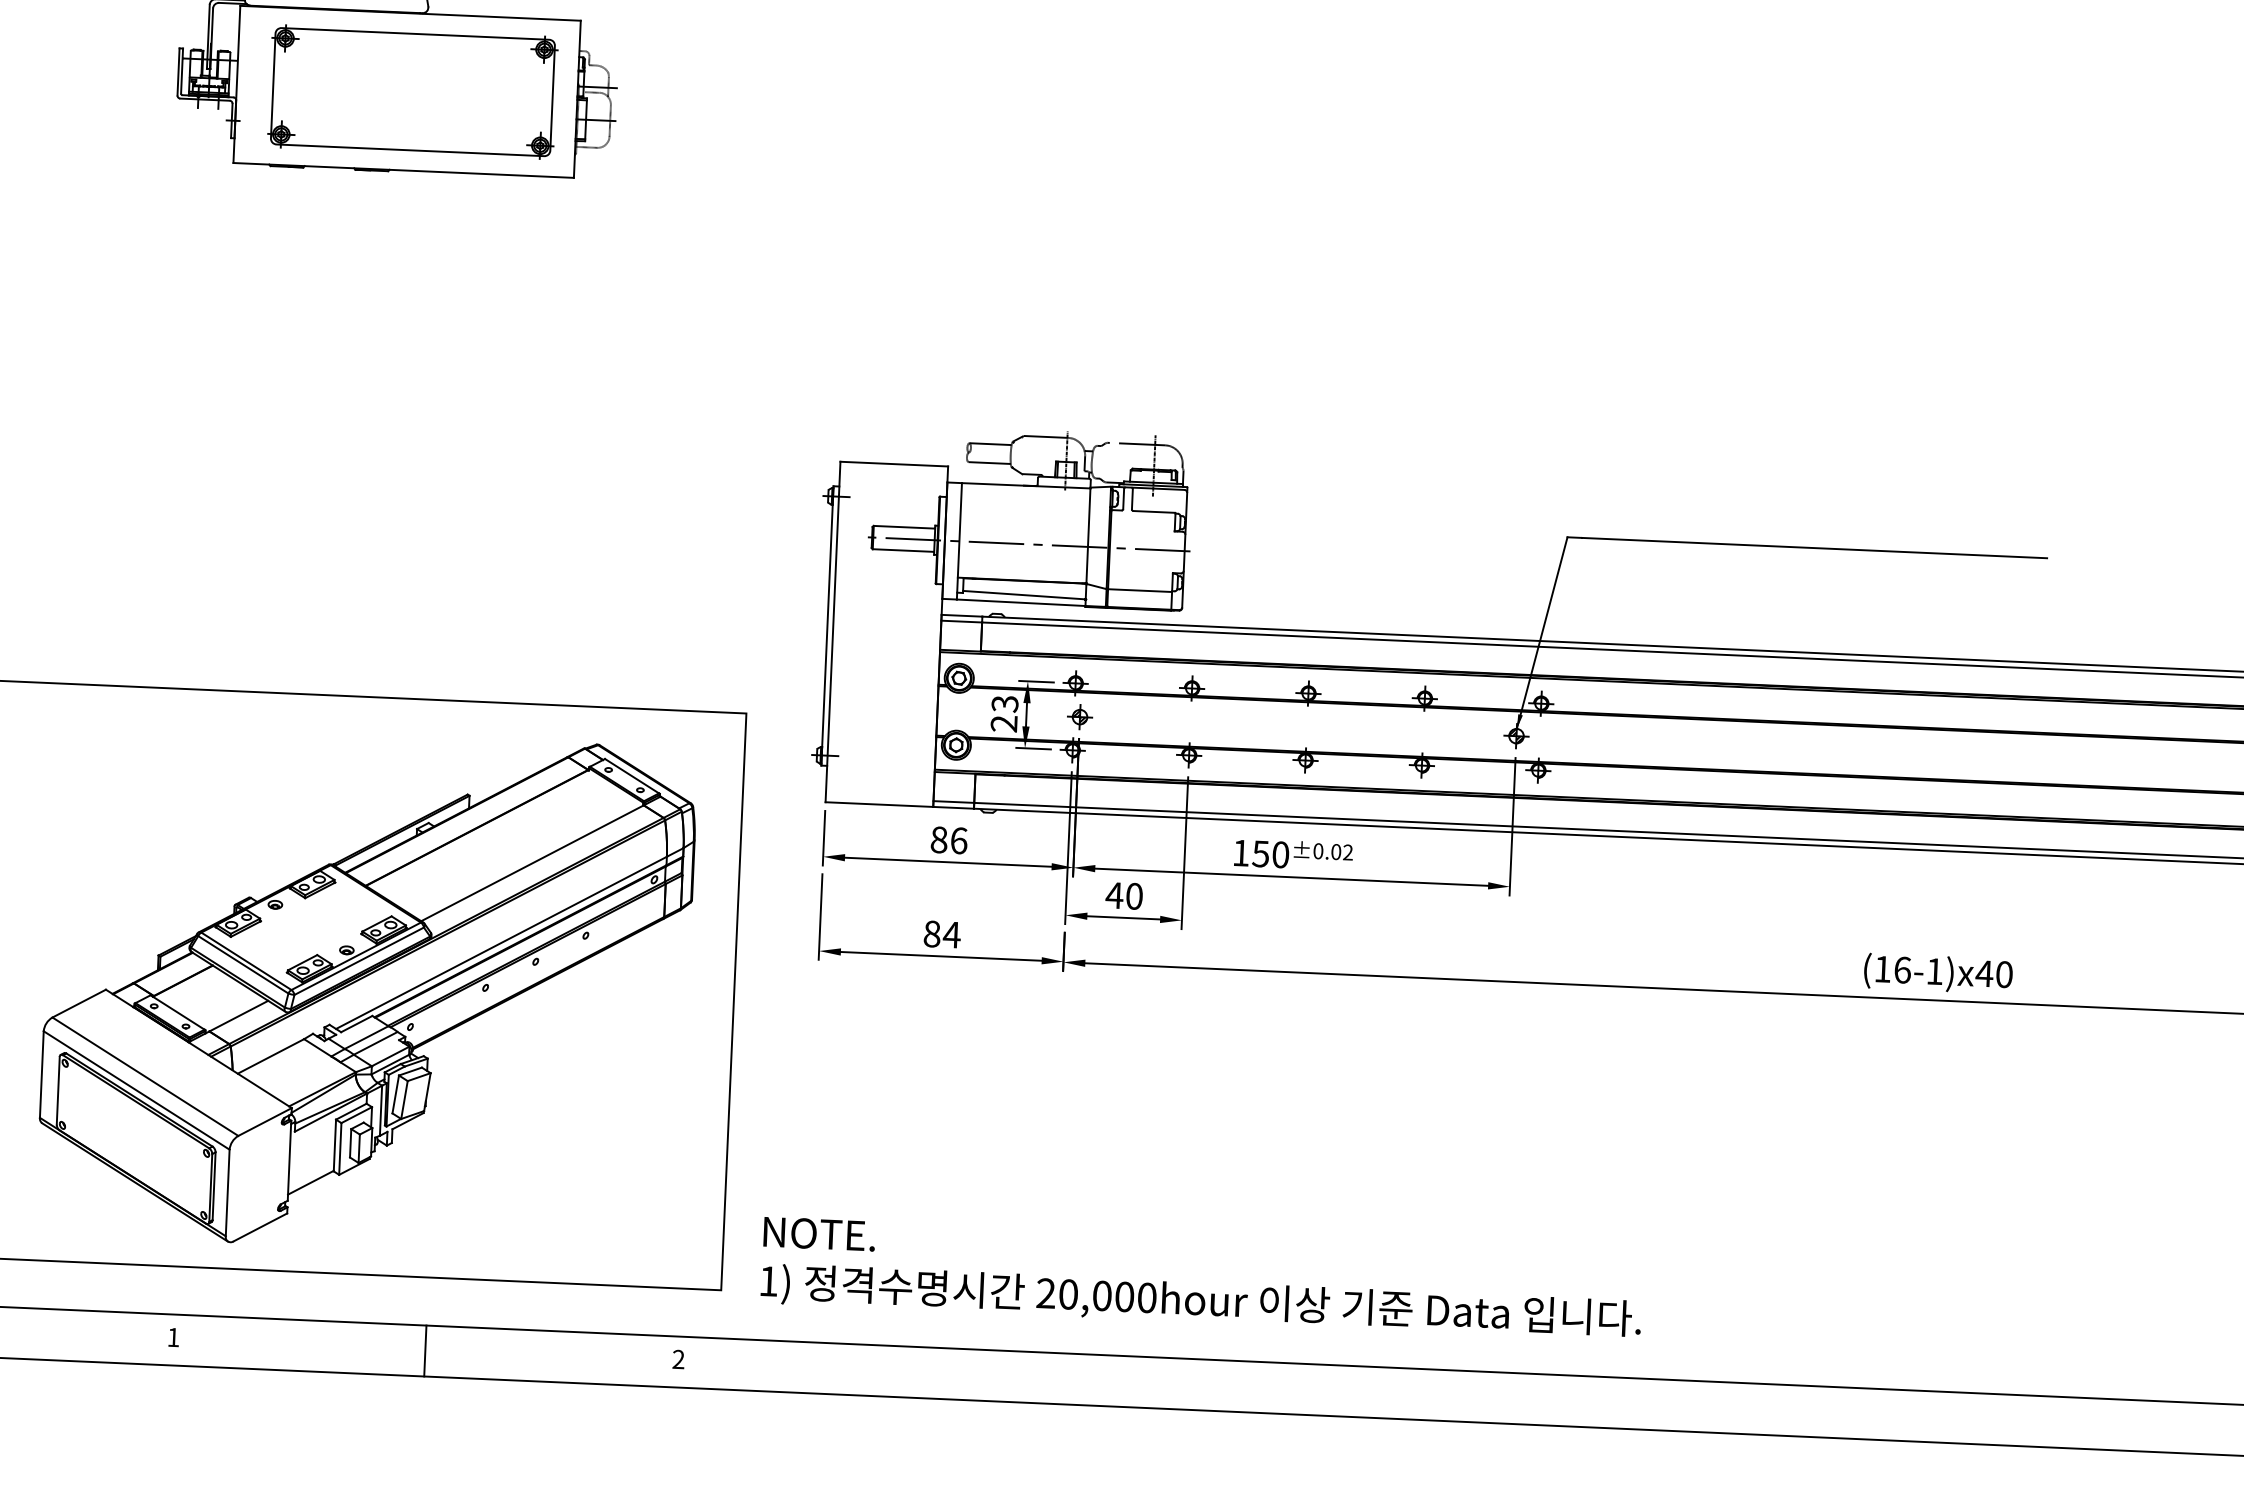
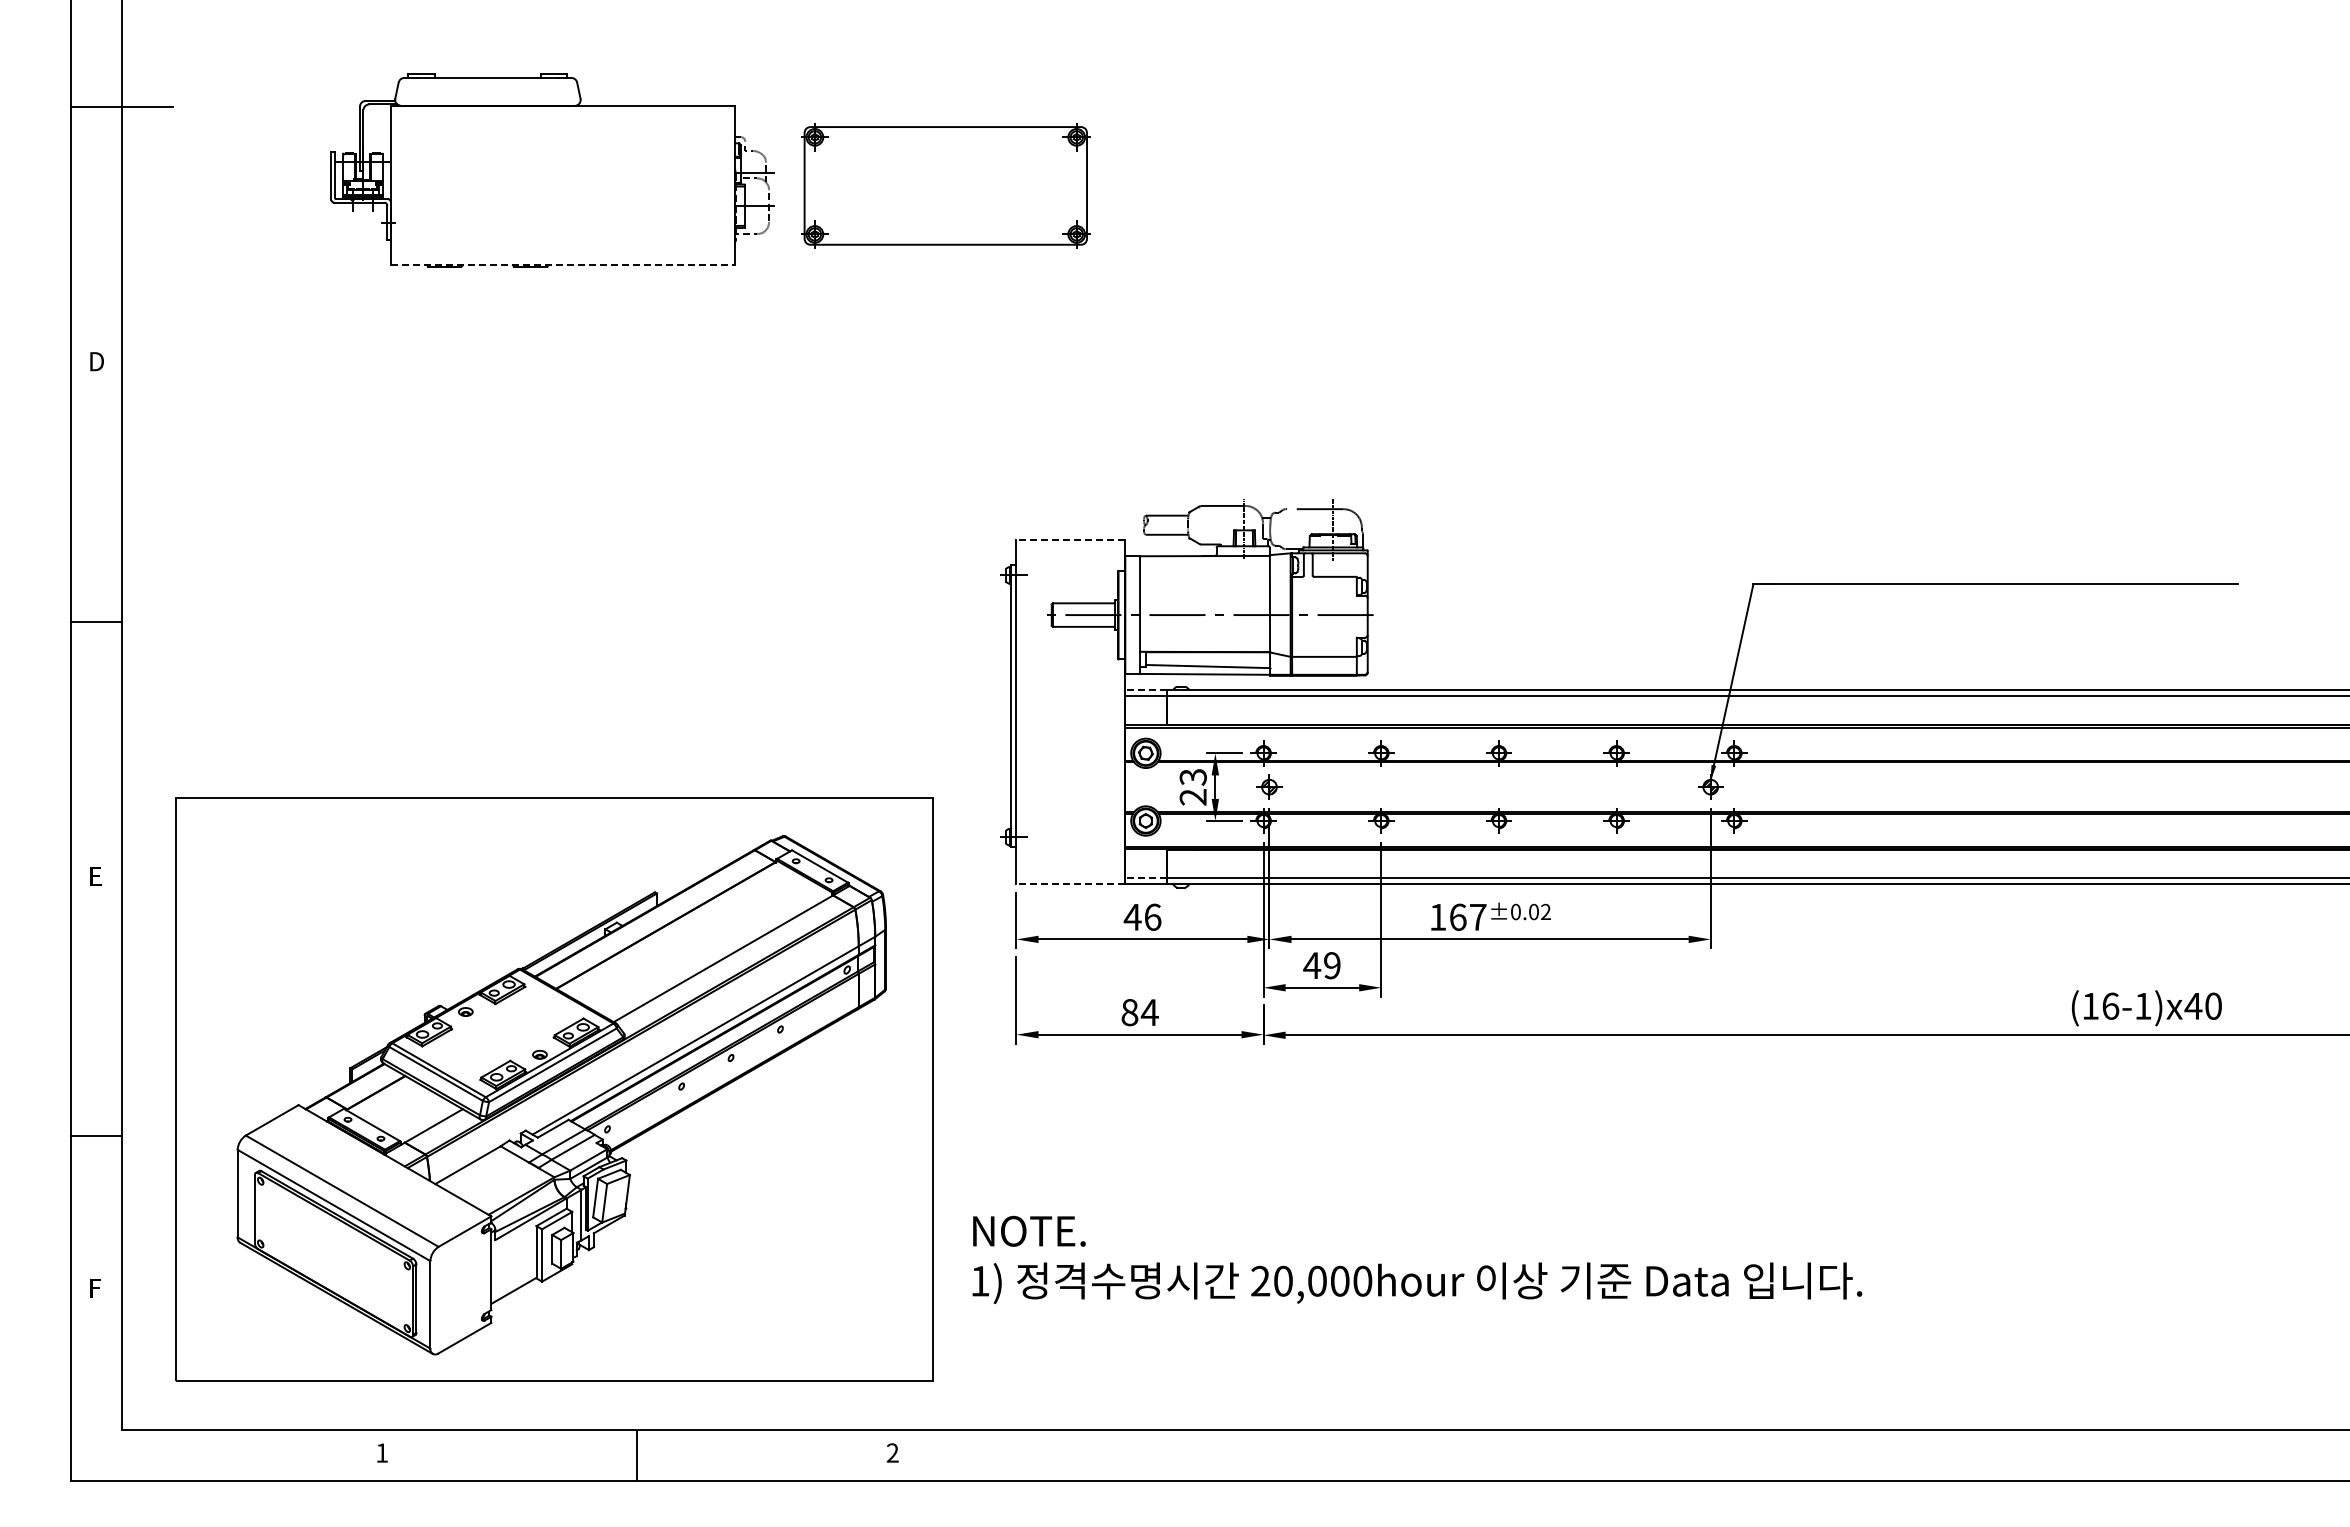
part: (412, 91) -> (945, 185), moved
line: (404, 170) -> (563, 265), solid -> dashed
line: (893, 464) -> (1070, 540), solid -> dashed
line: (961, 616) -> (1145, 690), solid -> dashed
line: (953, 802) -> (1145, 878), solid -> dashed
line: (879, 804) -> (1070, 884), solid -> dashed
text: (938, 839) -> (1132, 916), 86 -> 46
text: (1270, 853) -> (1467, 916), 150 -> 167
text: (1134, 896) -> (1332, 965), 40 -> 49
text: (1202, 1278) -> (1417, 1259), moved

